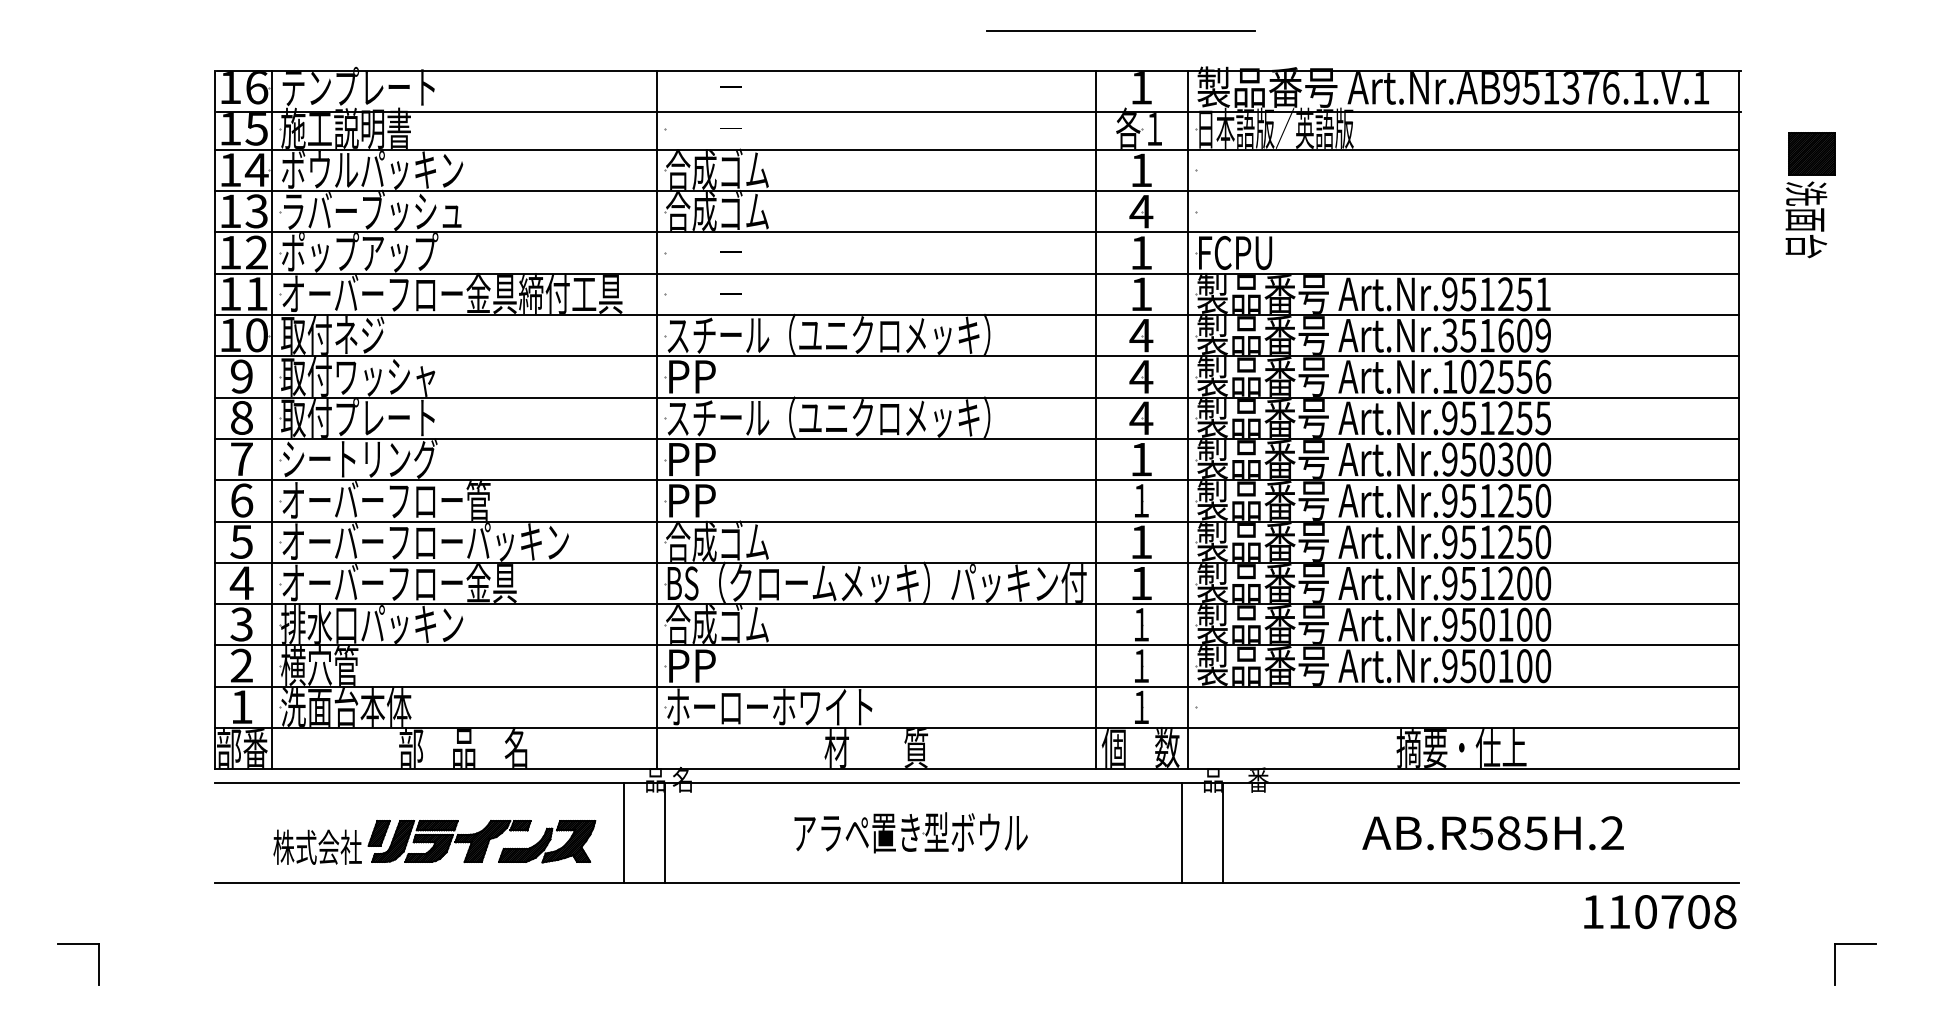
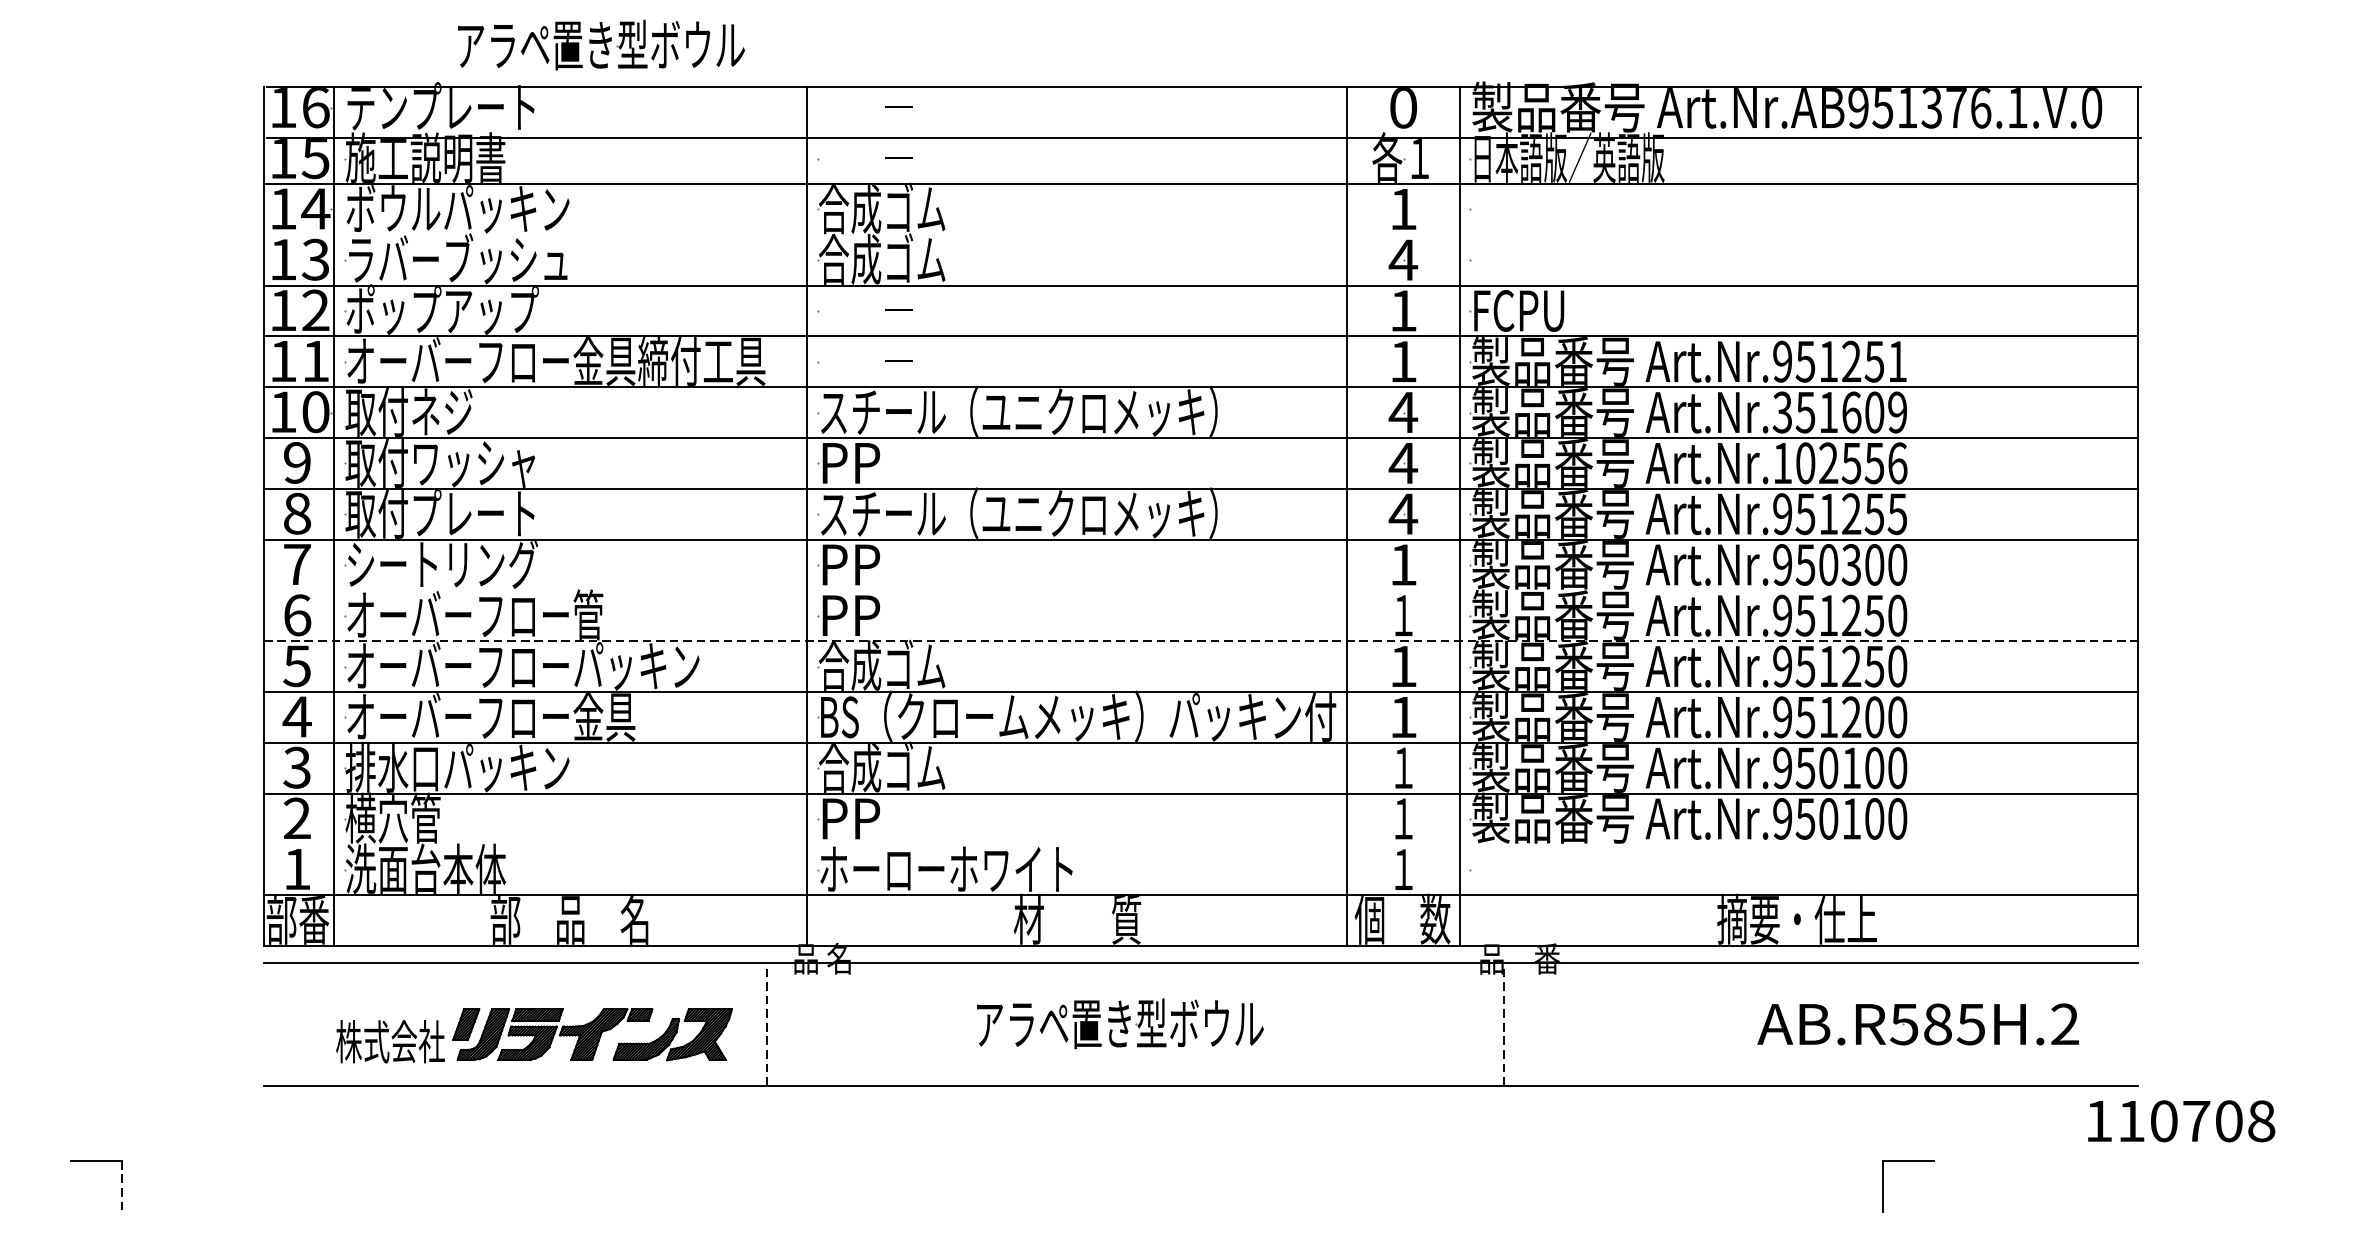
line: (1121, 30) -> (1378, 37), removed
part: (488, 36) -> (600, 44), added
text: (1141, 88) -> (1403, 108), 1 -> 0
text: (1701, 88) -> (2092, 108), Art.Nr.AB951376.1.V.1 -> Art.Nr.AB951376.1.V.0
line: (976, 191) -> (1200, 235), removed
part: (1810, 195) -> (2226, 240), removed
line: (976, 480) -> (1200, 590), removed
line: (976, 521) -> (1200, 641), solid -> dashed
line: (976, 686) -> (1200, 843), removed
line: (623, 833) -> (766, 1024), solid -> dashed
line: (664, 833) -> (817, 1024), removed
line: (1181, 833) -> (1452, 1024), removed
line: (1223, 833) -> (1504, 1024), solid -> dashed
part: (1492, 833) -> (1917, 1024), moved
text: (1660, 912) -> (2181, 1121), moved
part: (1855, 944) -> (1908, 1161), moved
line: (99, 964) -> (122, 1185), solid -> dashed

